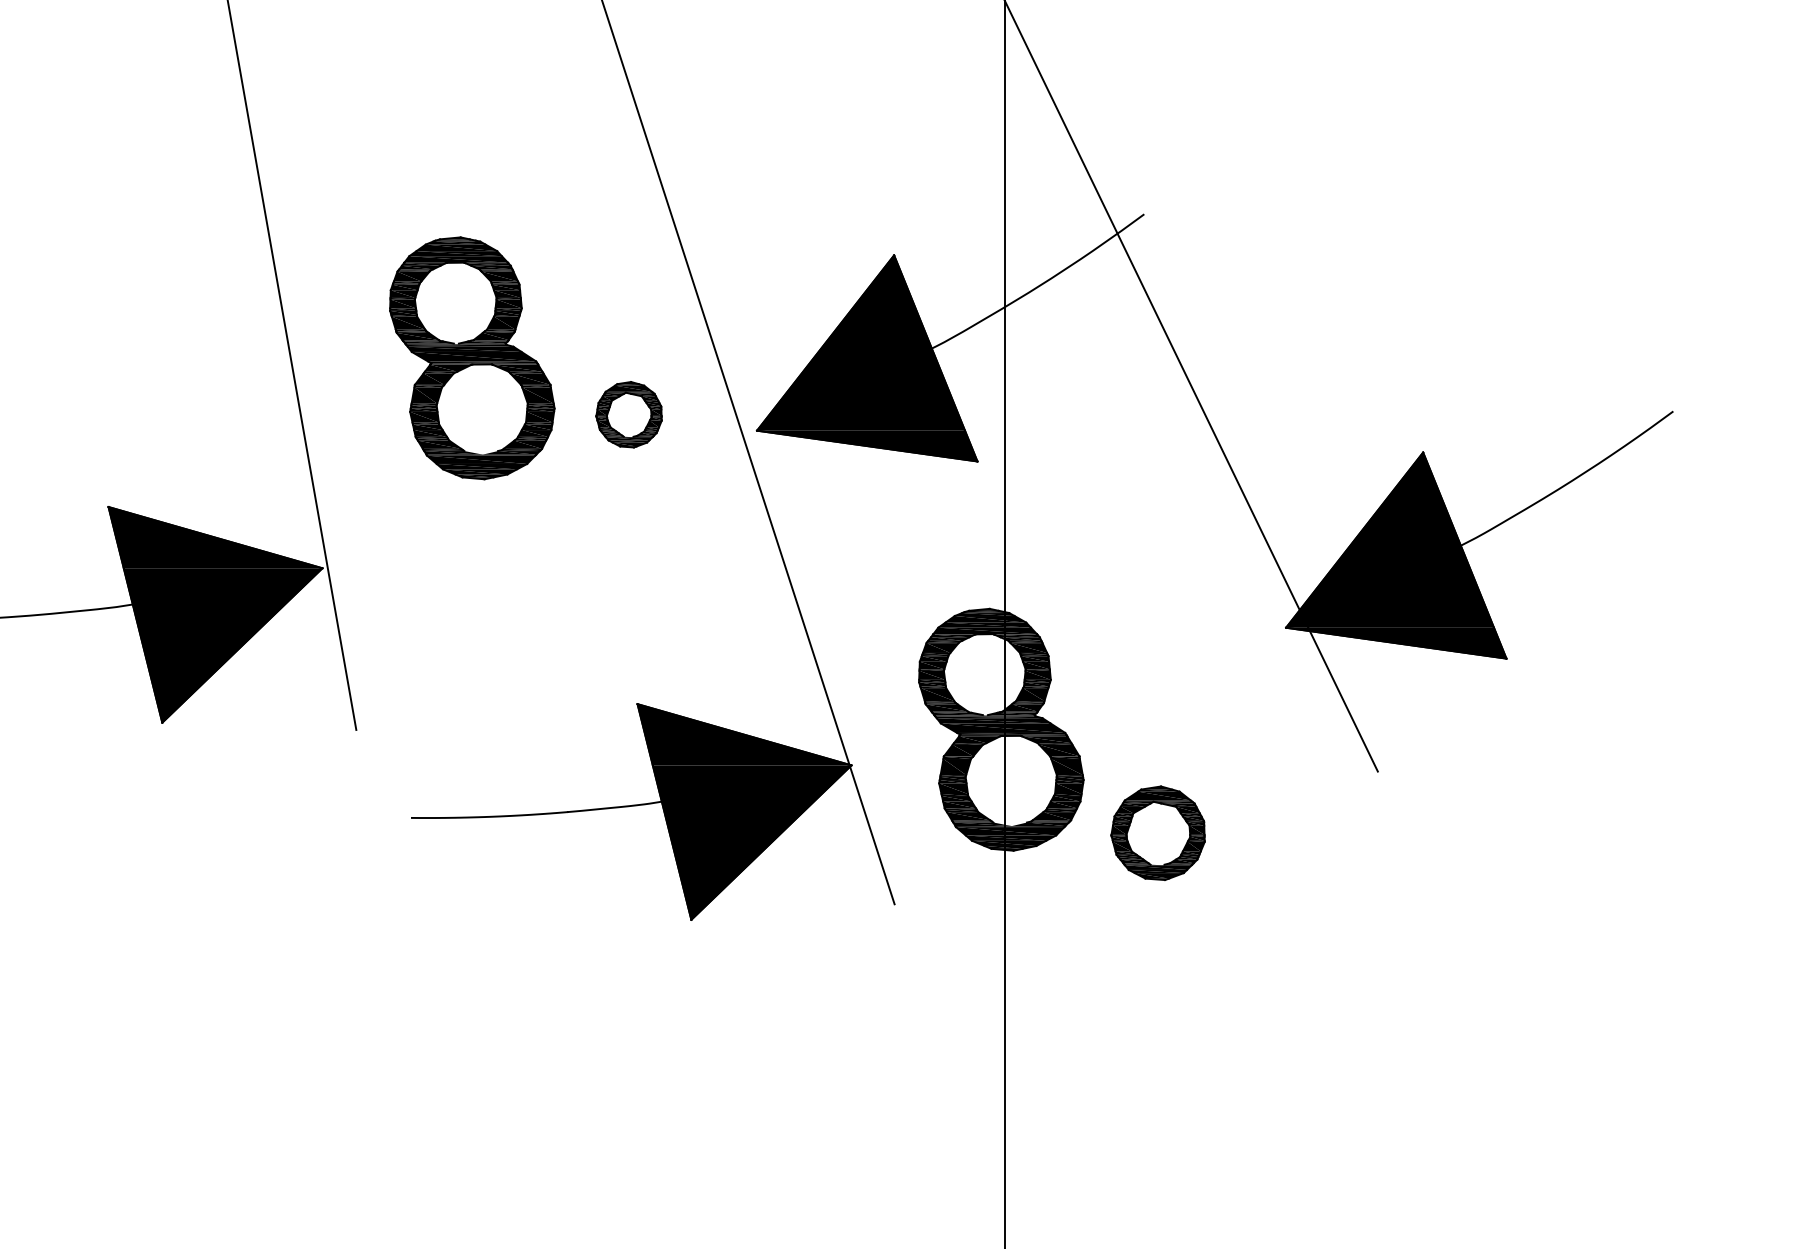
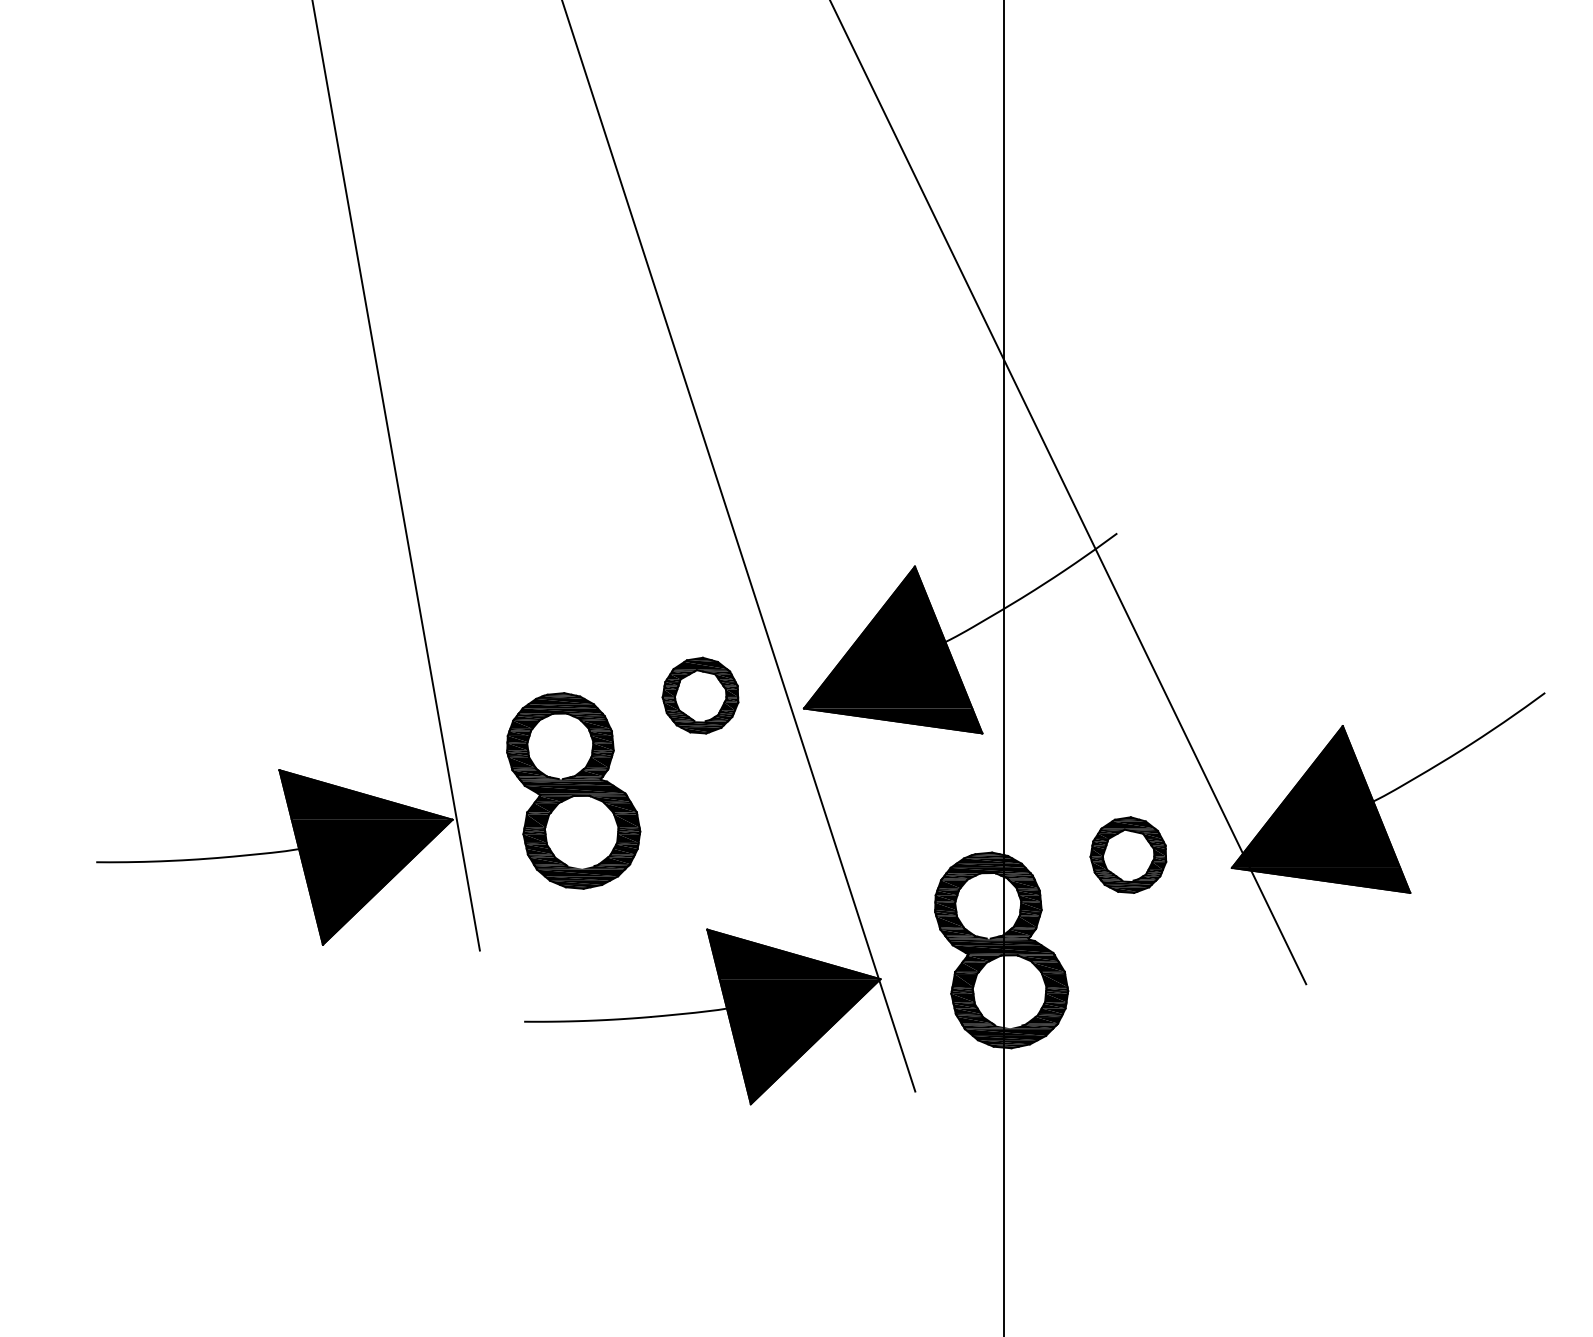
part: (472, 357) -> (573, 790), moved
part: (629, 414) -> (700, 695), size x1.43
part: (1158, 832) -> (1128, 854), moved

